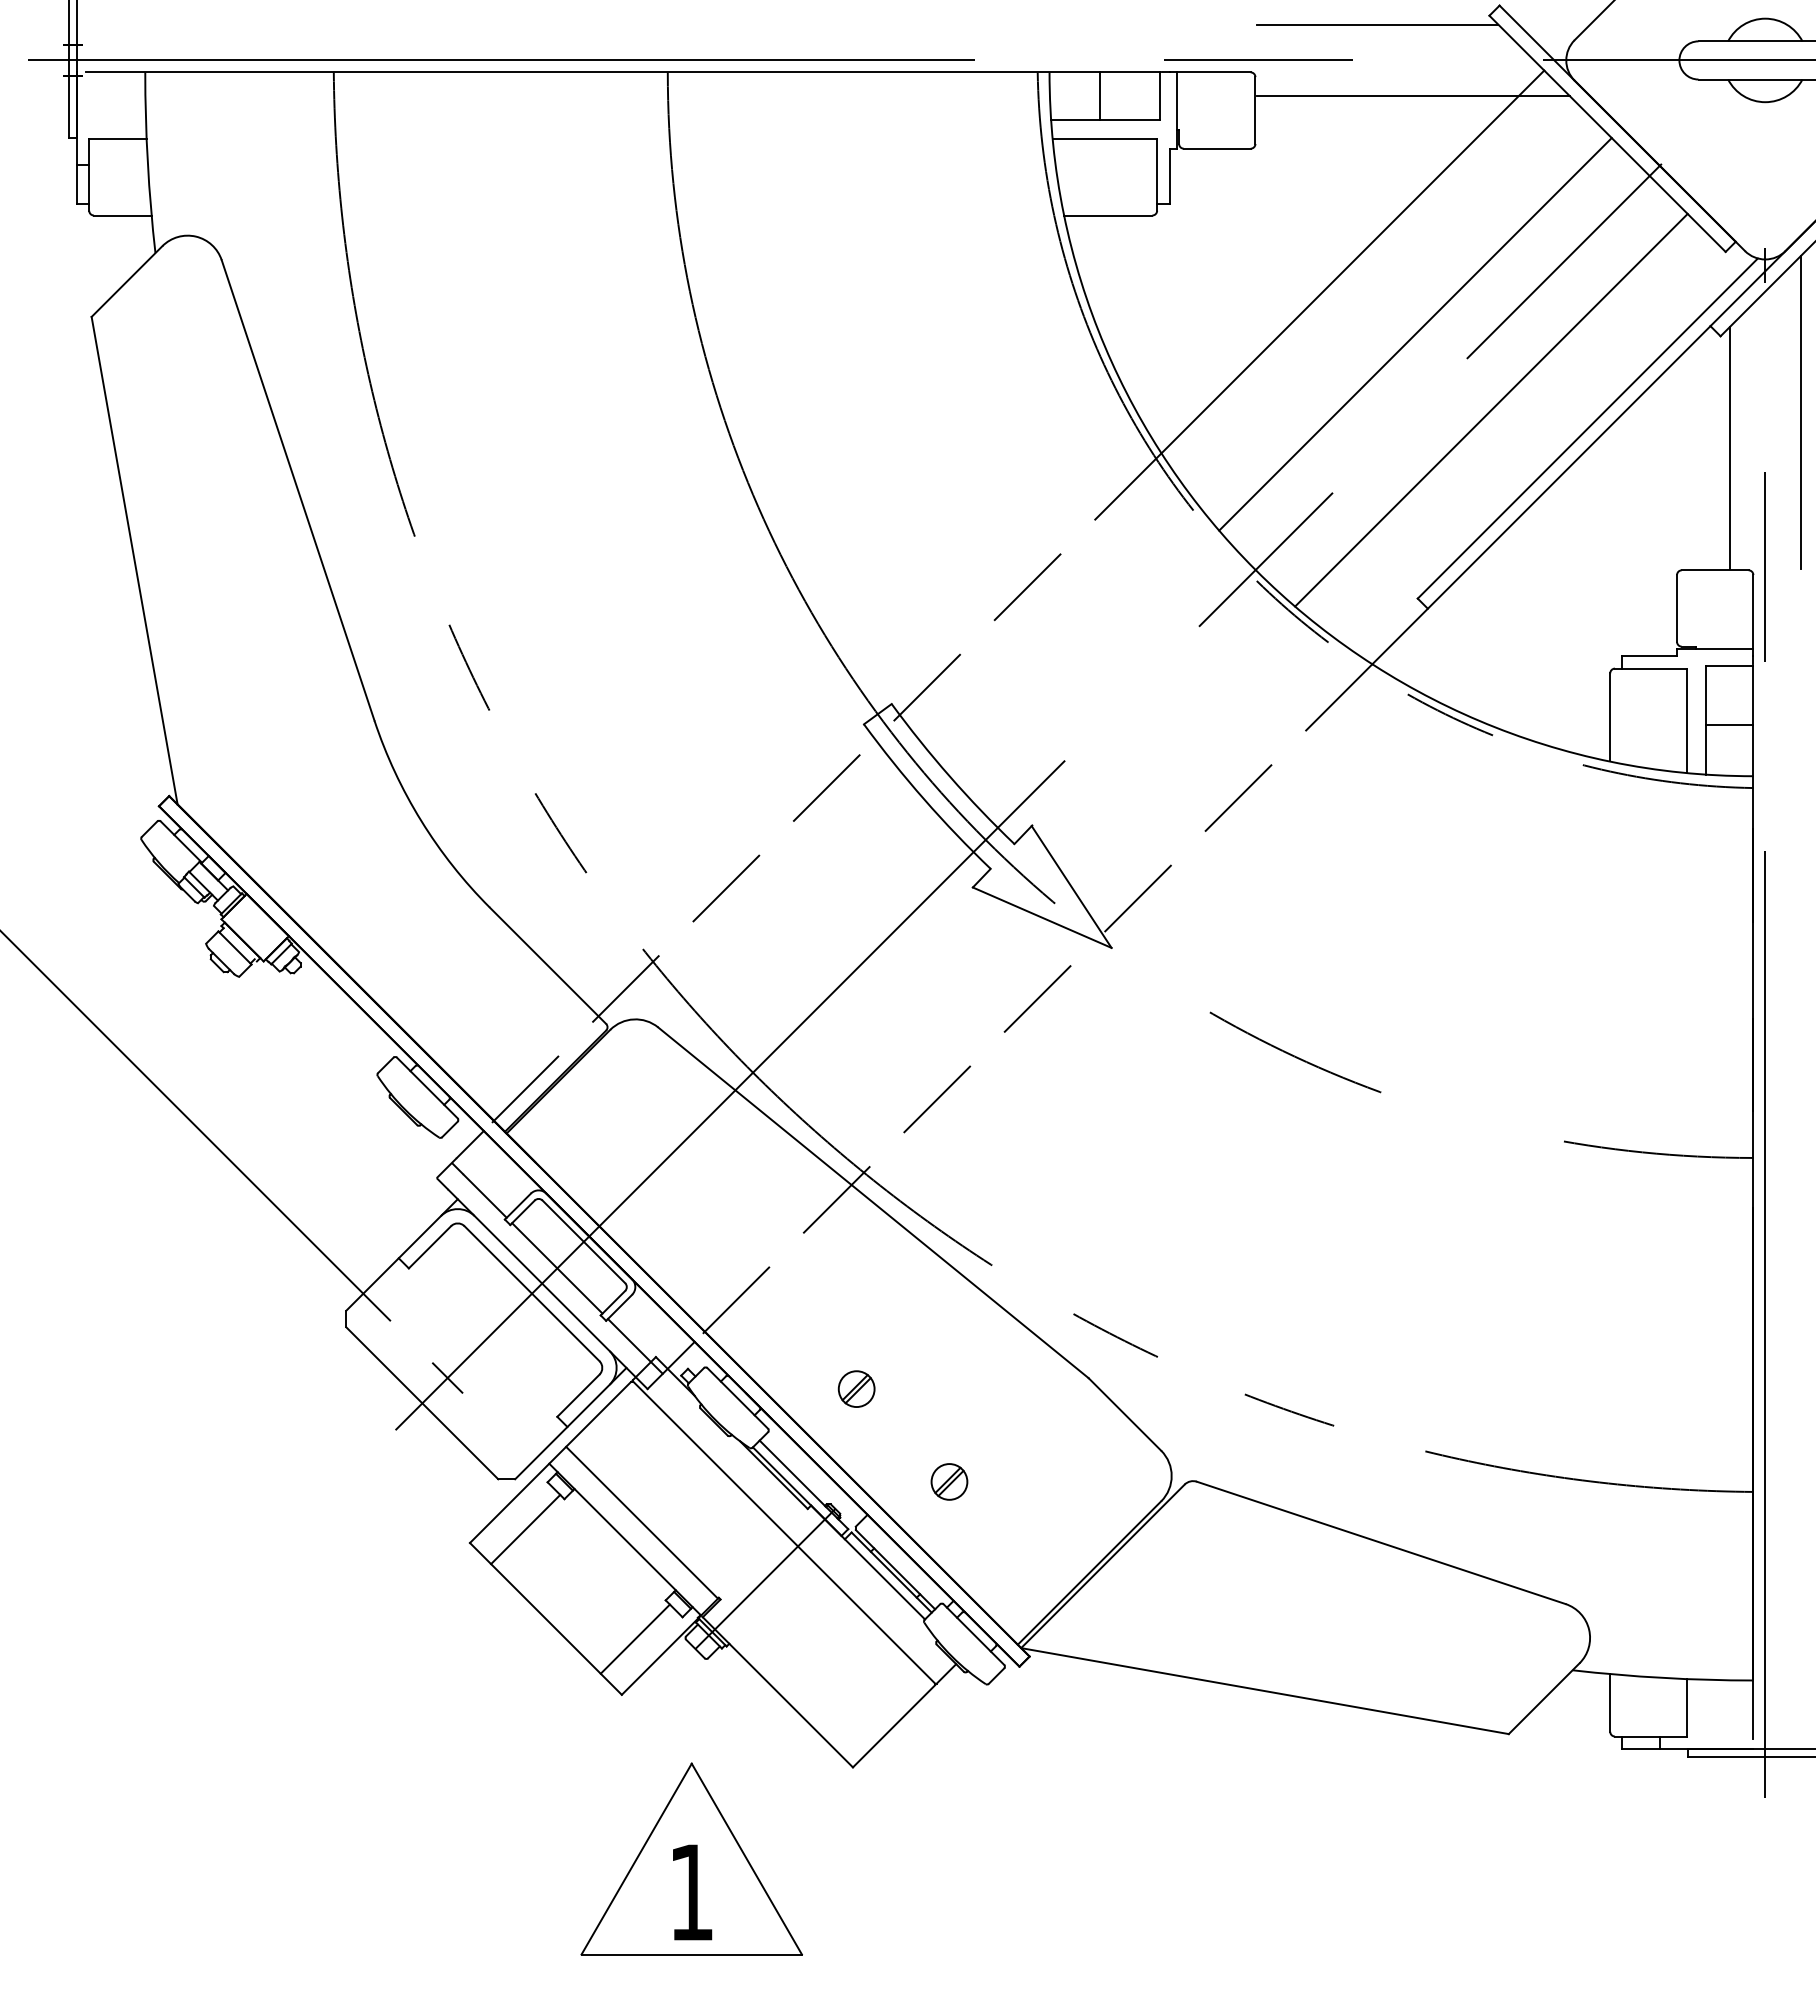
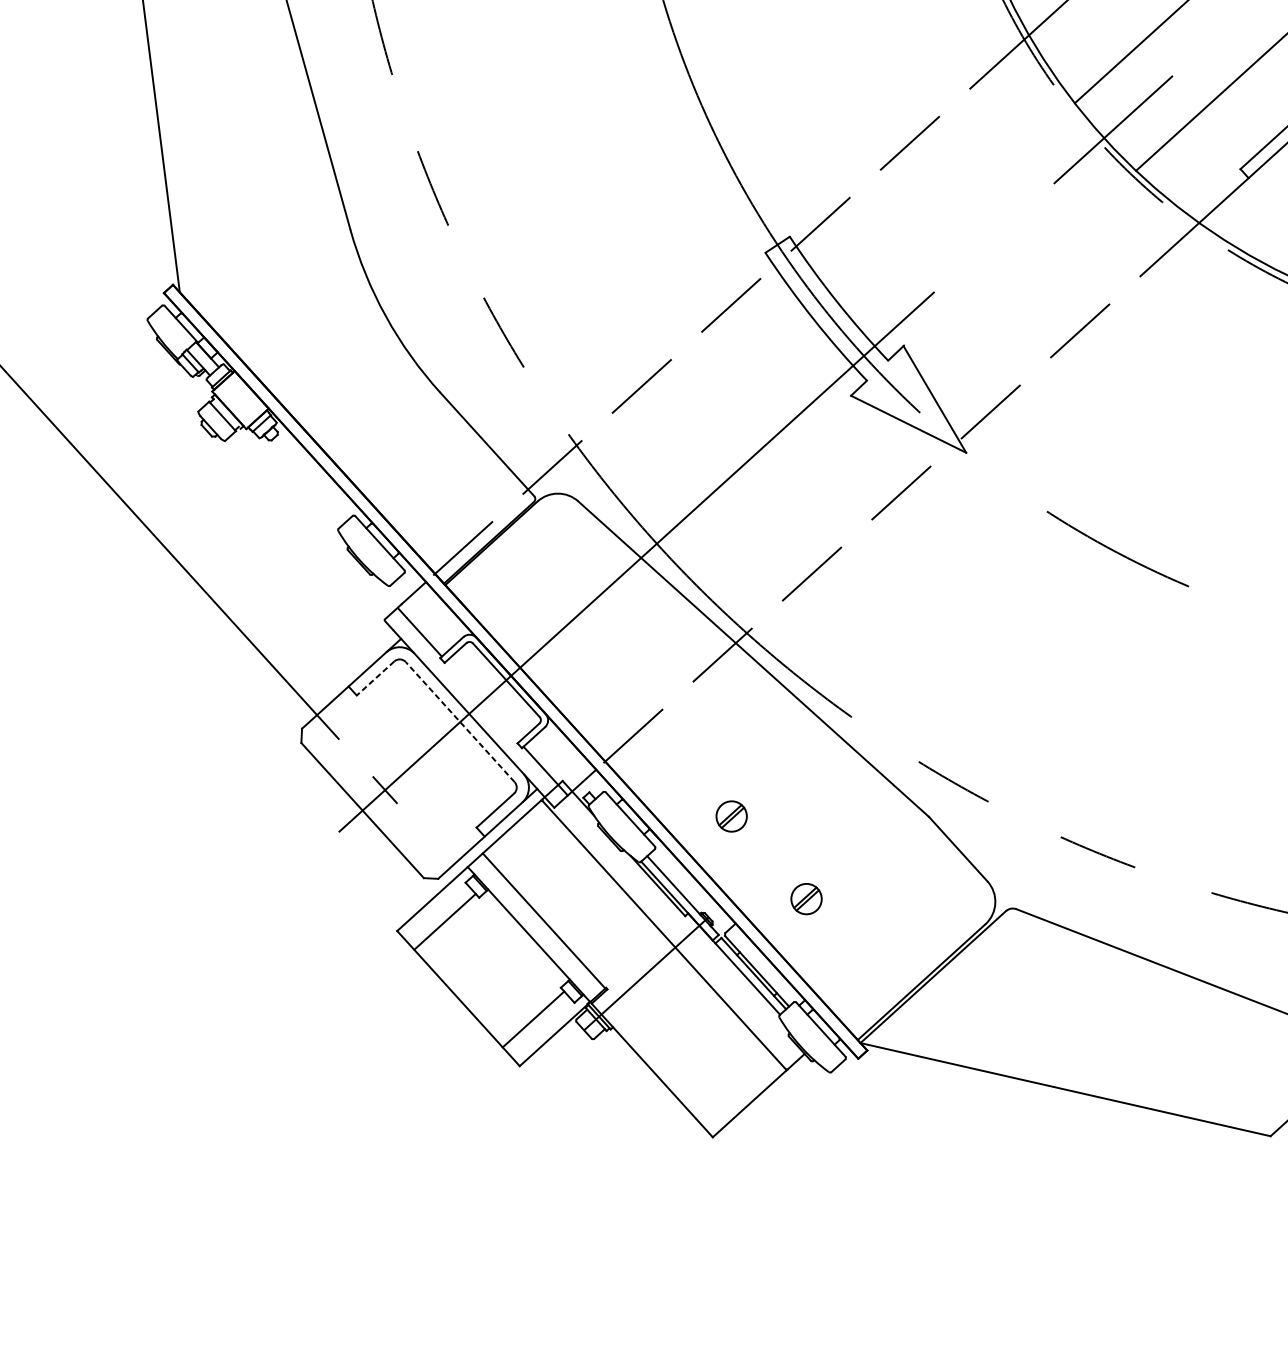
line: (429, 1247) -> (375, 678), solid -> dashed
line: (557, 1268) -> (482, 701), removed
line: (531, 1293) -> (459, 721), solid -> dashed
part: (691, 1858) -> (572, 1207), removed

